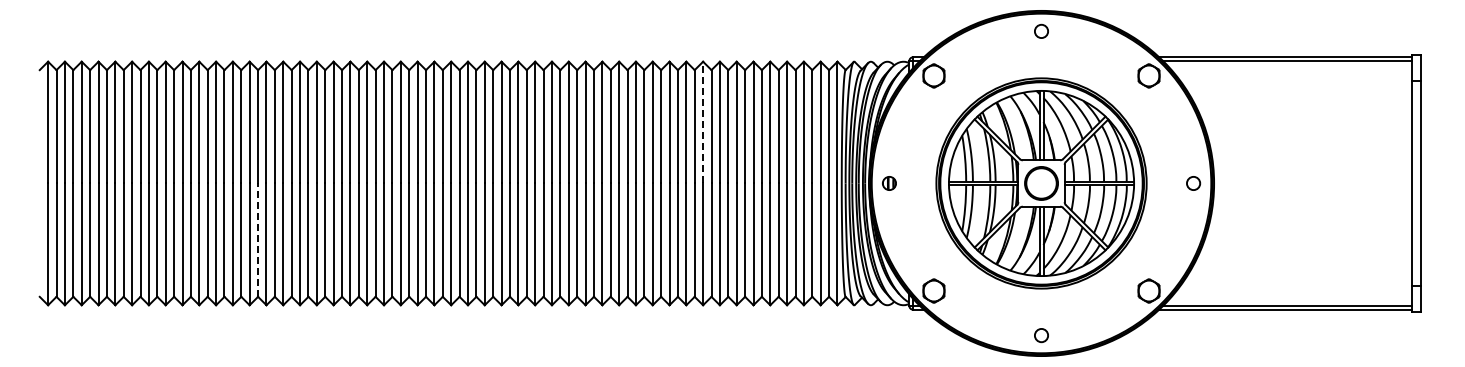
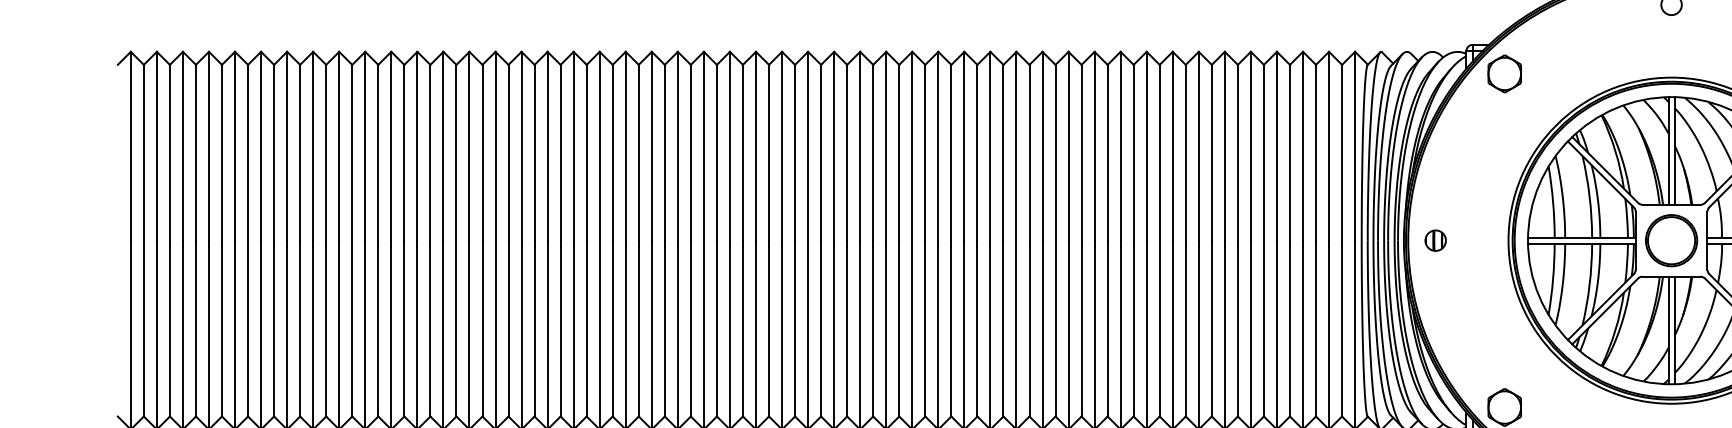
line: (703, 122) -> (1147, 146), dashed -> solid
line: (258, 240) -> (457, 329), dashed -> solid

